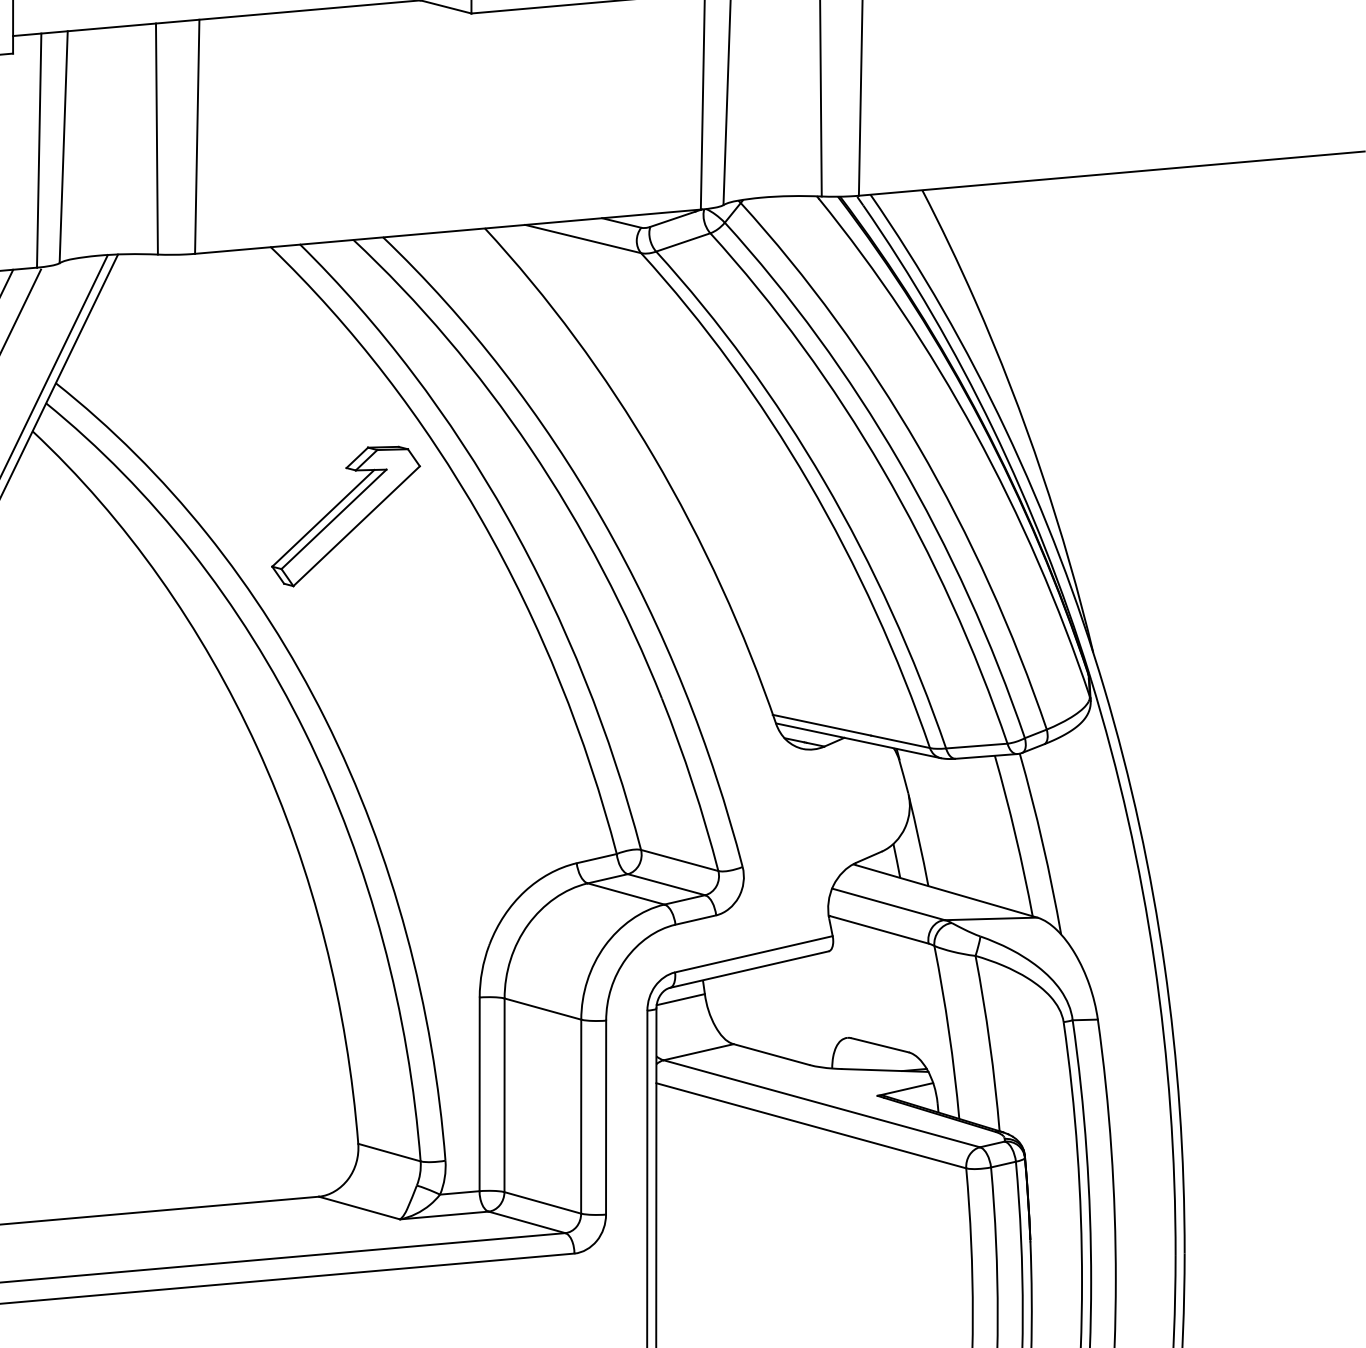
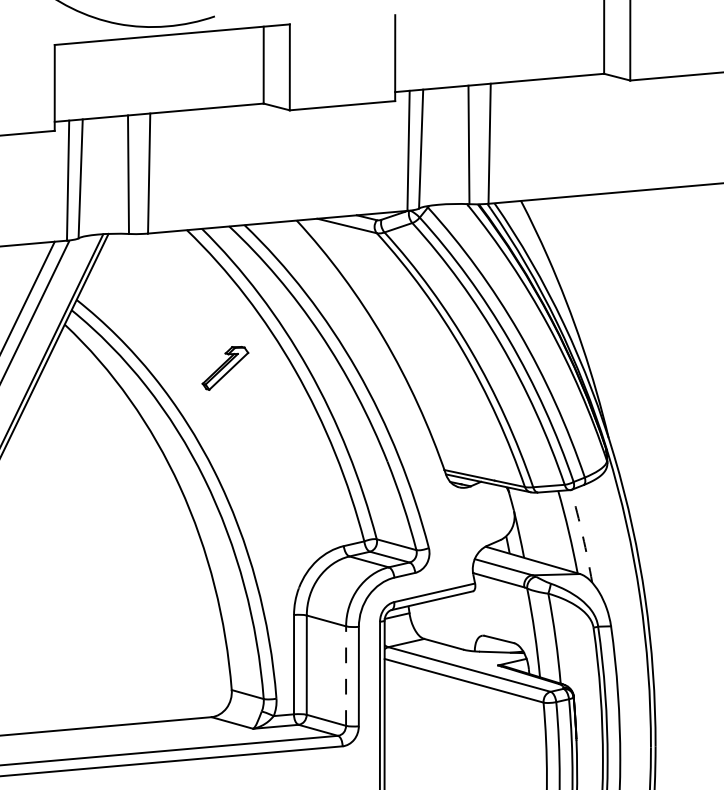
part: (346, 516) -> (225, 368), size x0.6
arc: (1042, 844) -> (582, 536), solid -> dashed
line: (582, 1117) -> (346, 676), solid -> dashed

